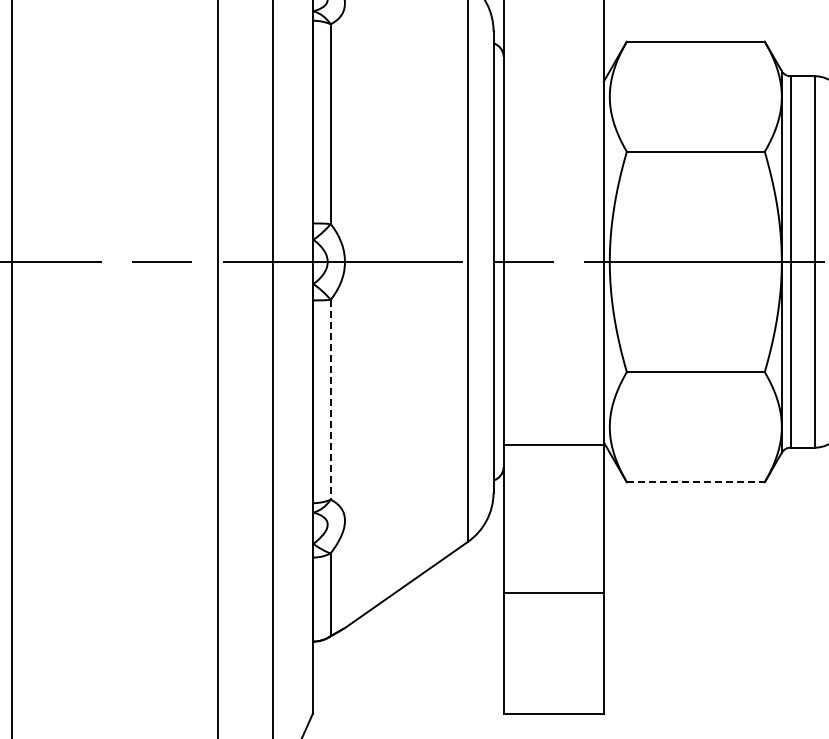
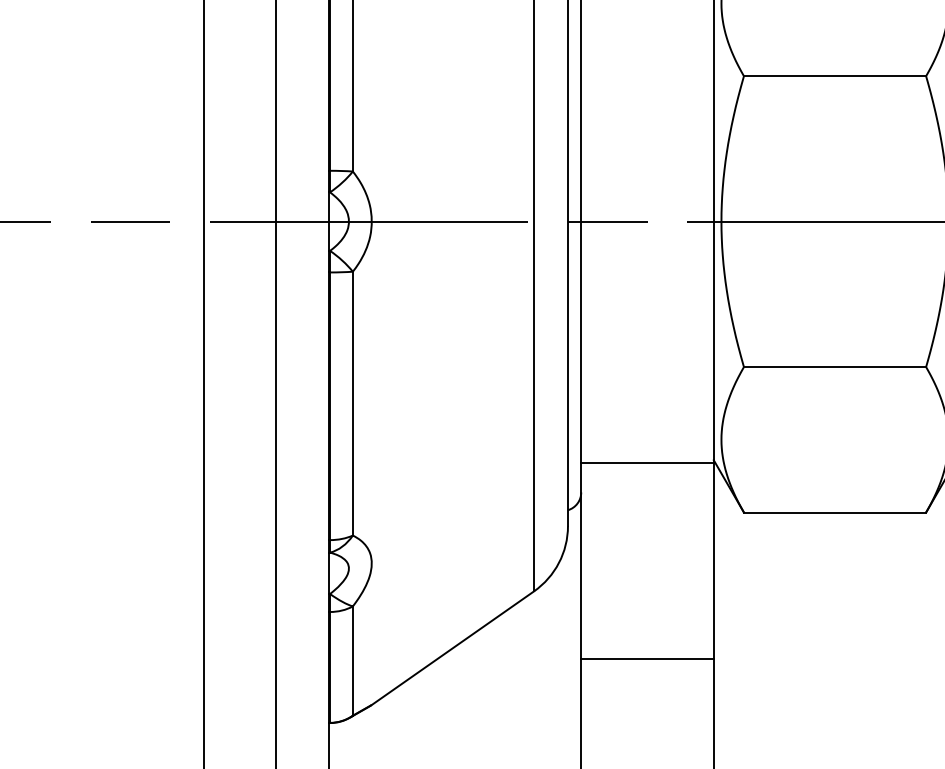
line: (330, 399) -> (352, 403), dashed -> solid
line: (695, 482) -> (834, 512), dashed -> solid

